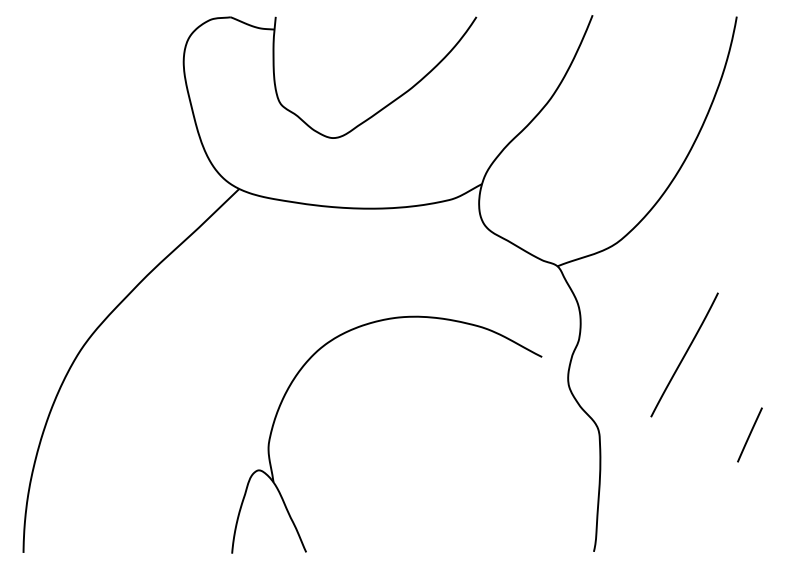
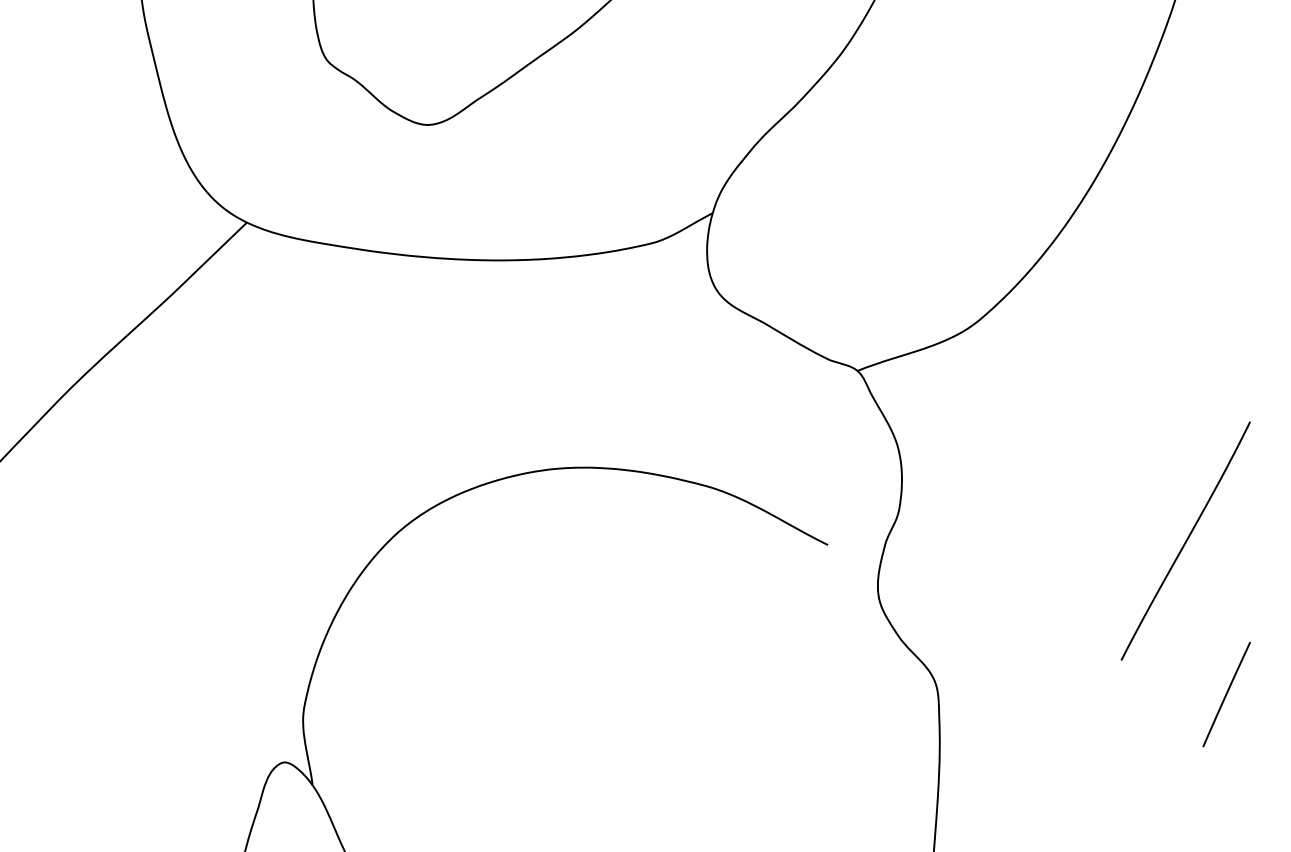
line: (684, 354) -> (1185, 540), moved

